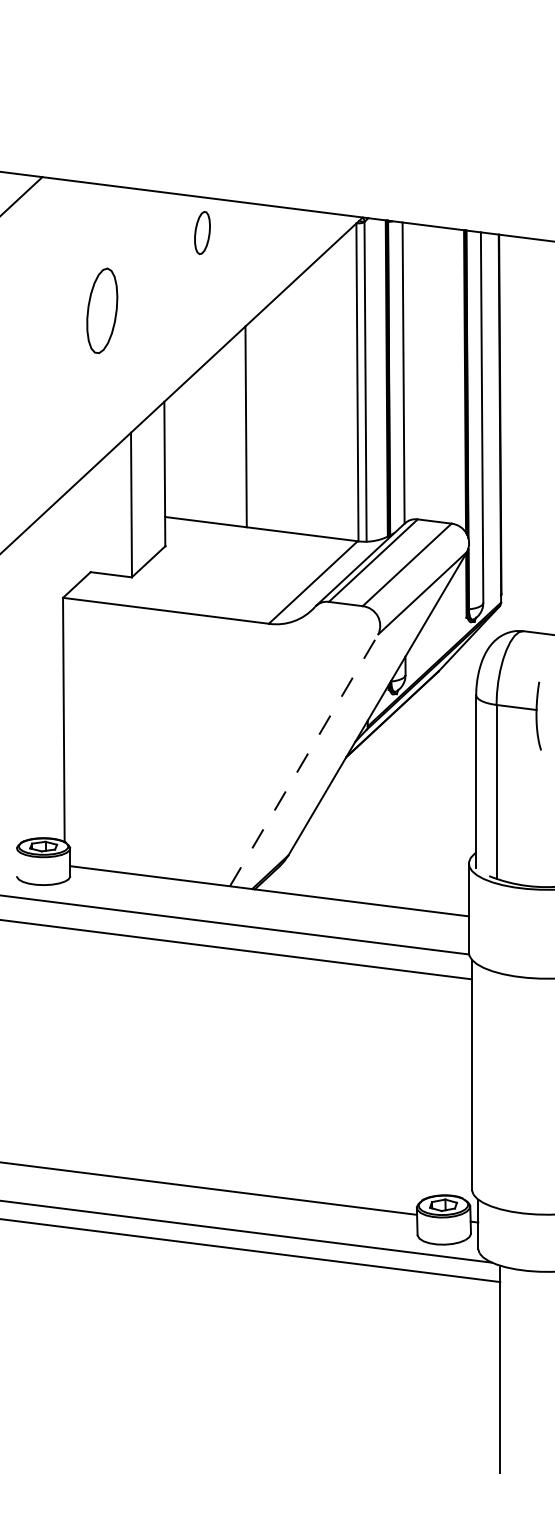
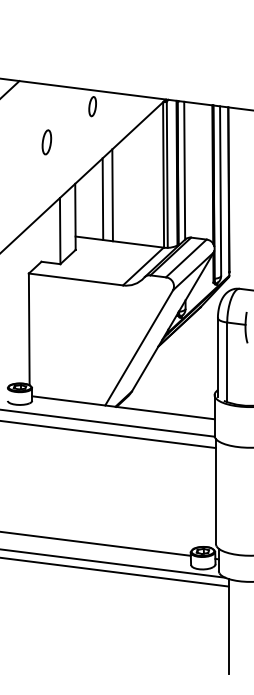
part: (101, 311) -> (46, 142), size x0.62
line: (223, 436) -> (102, 199), added
line: (304, 759) -> (139, 347), dashed -> solid

